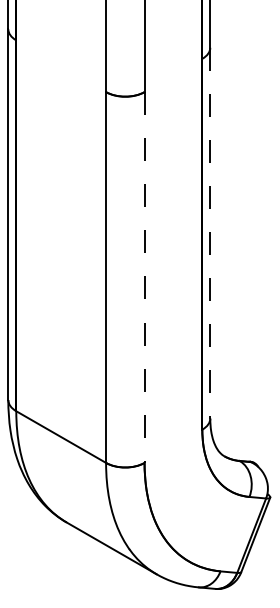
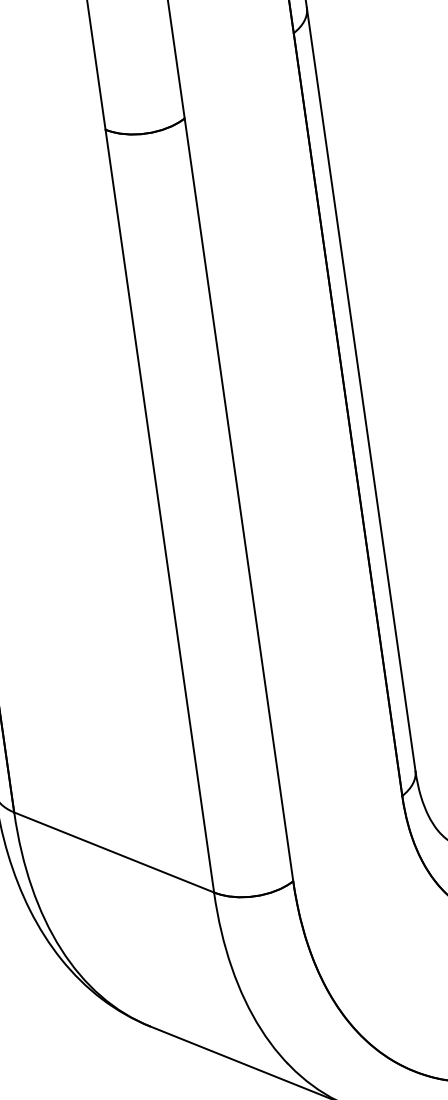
line: (210, 233) -> (361, 390), dashed -> solid
line: (144, 278) -> (239, 501), dashed -> solid

